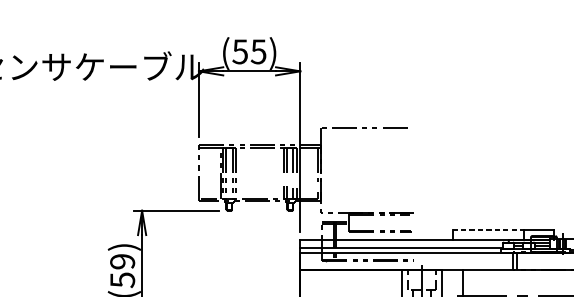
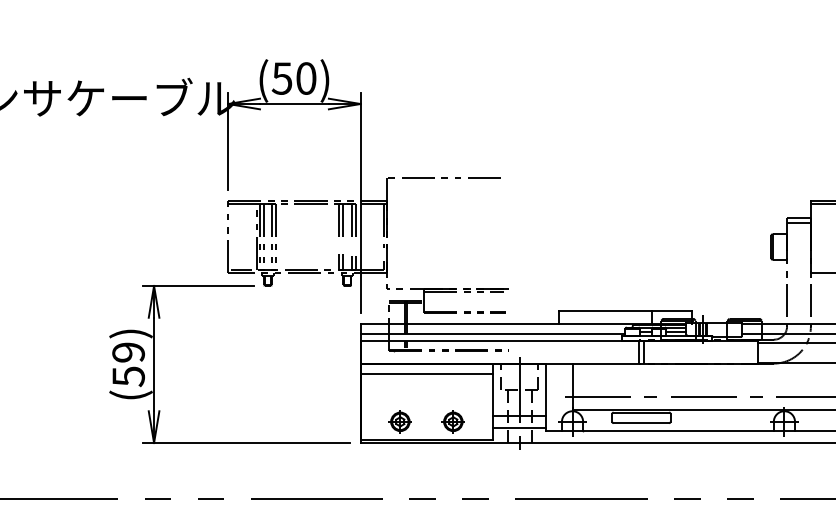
text: (258, 51) -> (305, 78), (55) -> (50)
line: (488, 229) -> (606, 310), dashed -> solid
line: (350, 278) -> (426, 374), added

